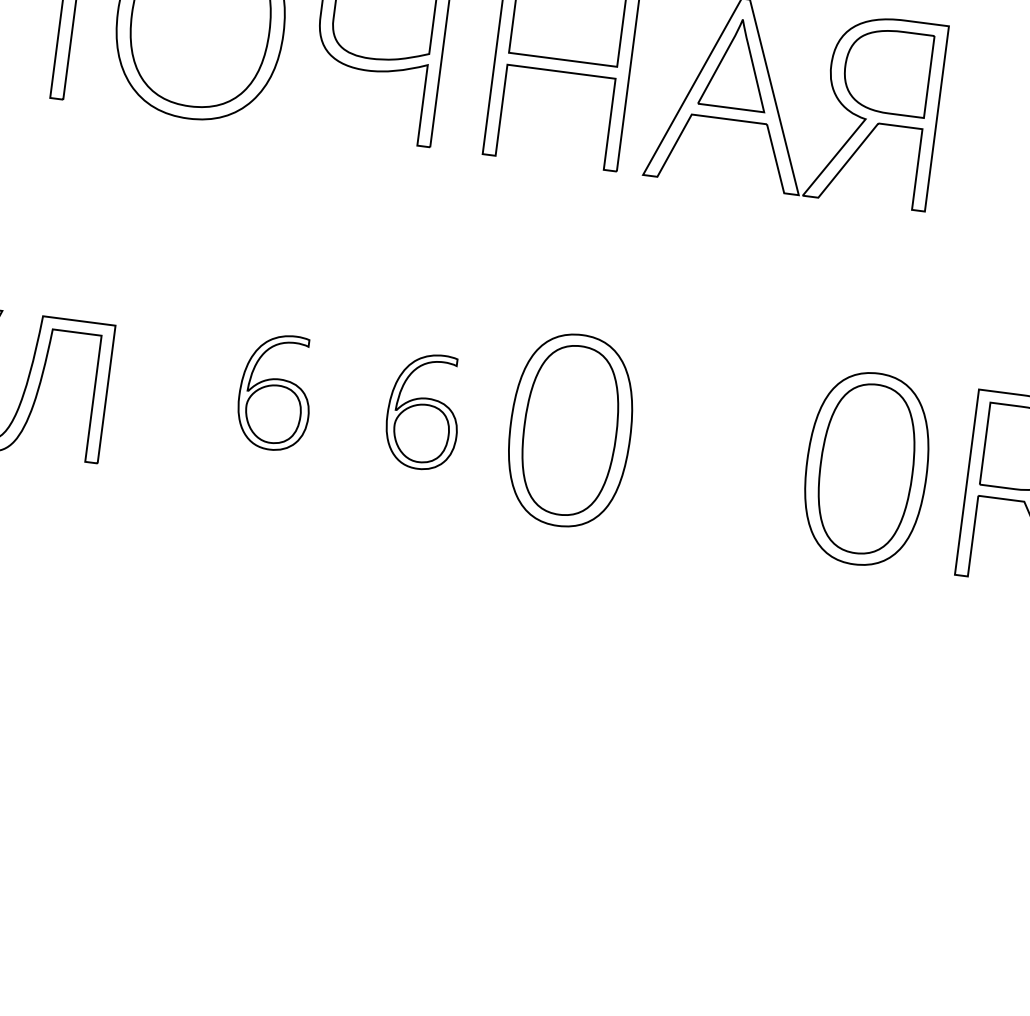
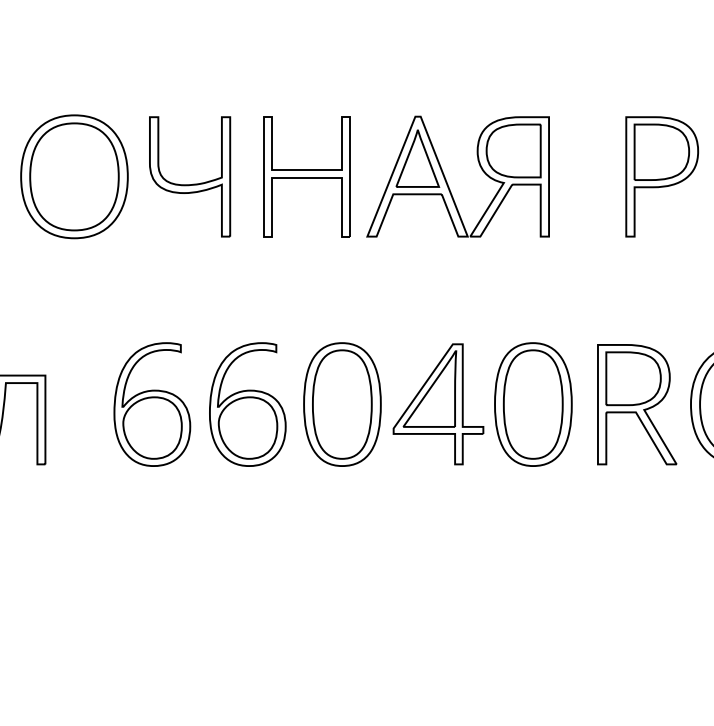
part: (275, 392) -> (152, 404), size x1.67
part: (423, 411) -> (247, 404), size x1.67
part: (719, 449) -> (438, 404), added

